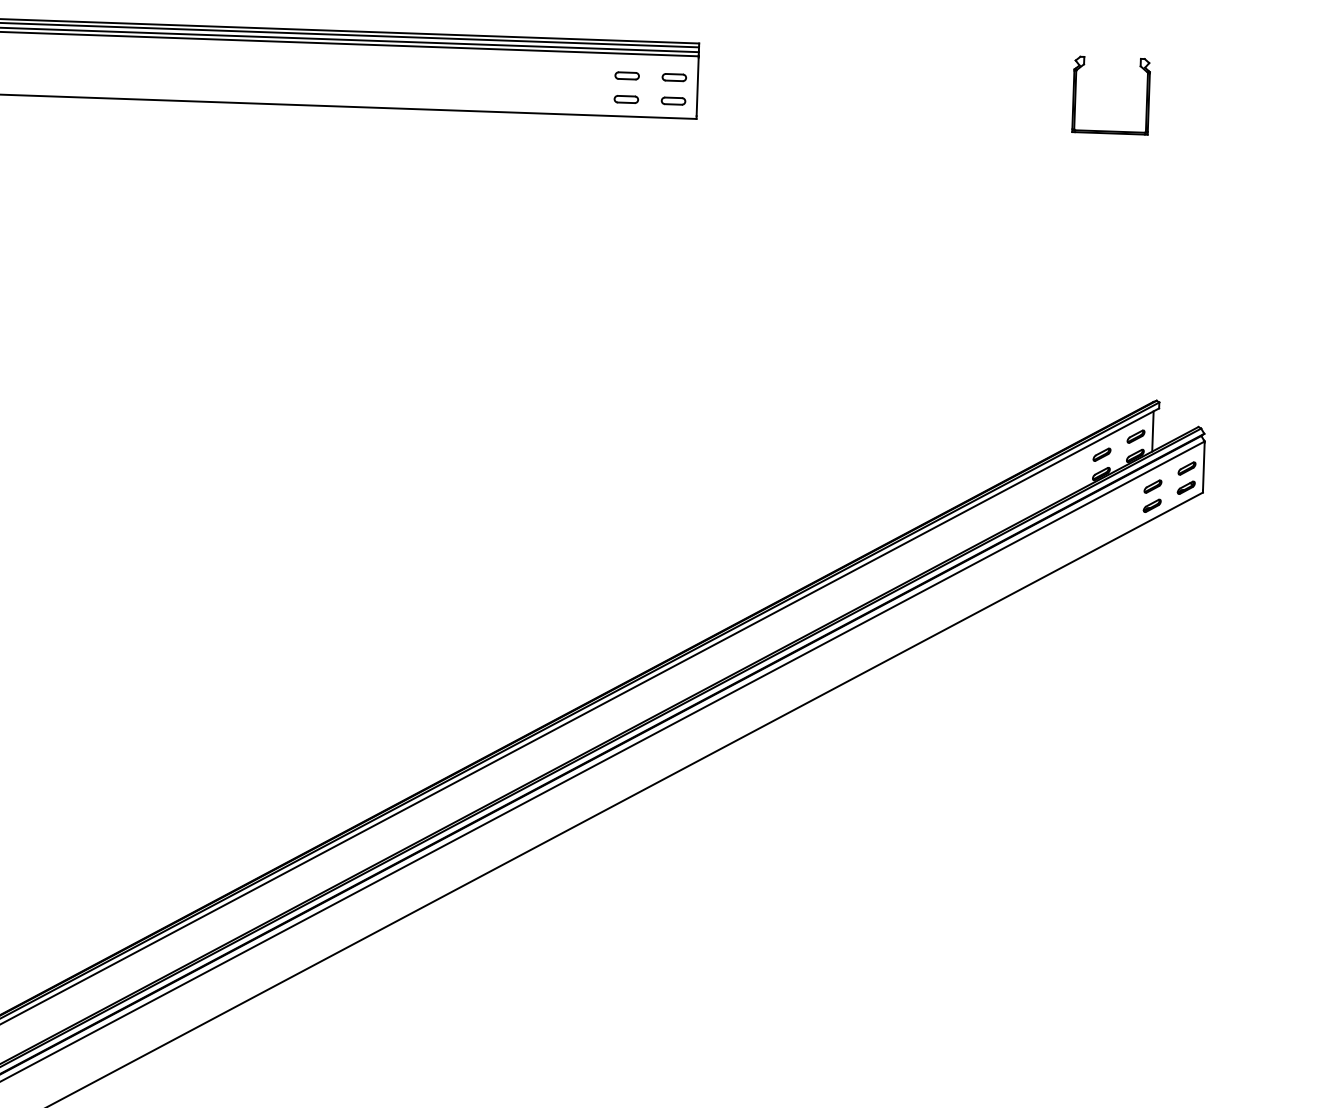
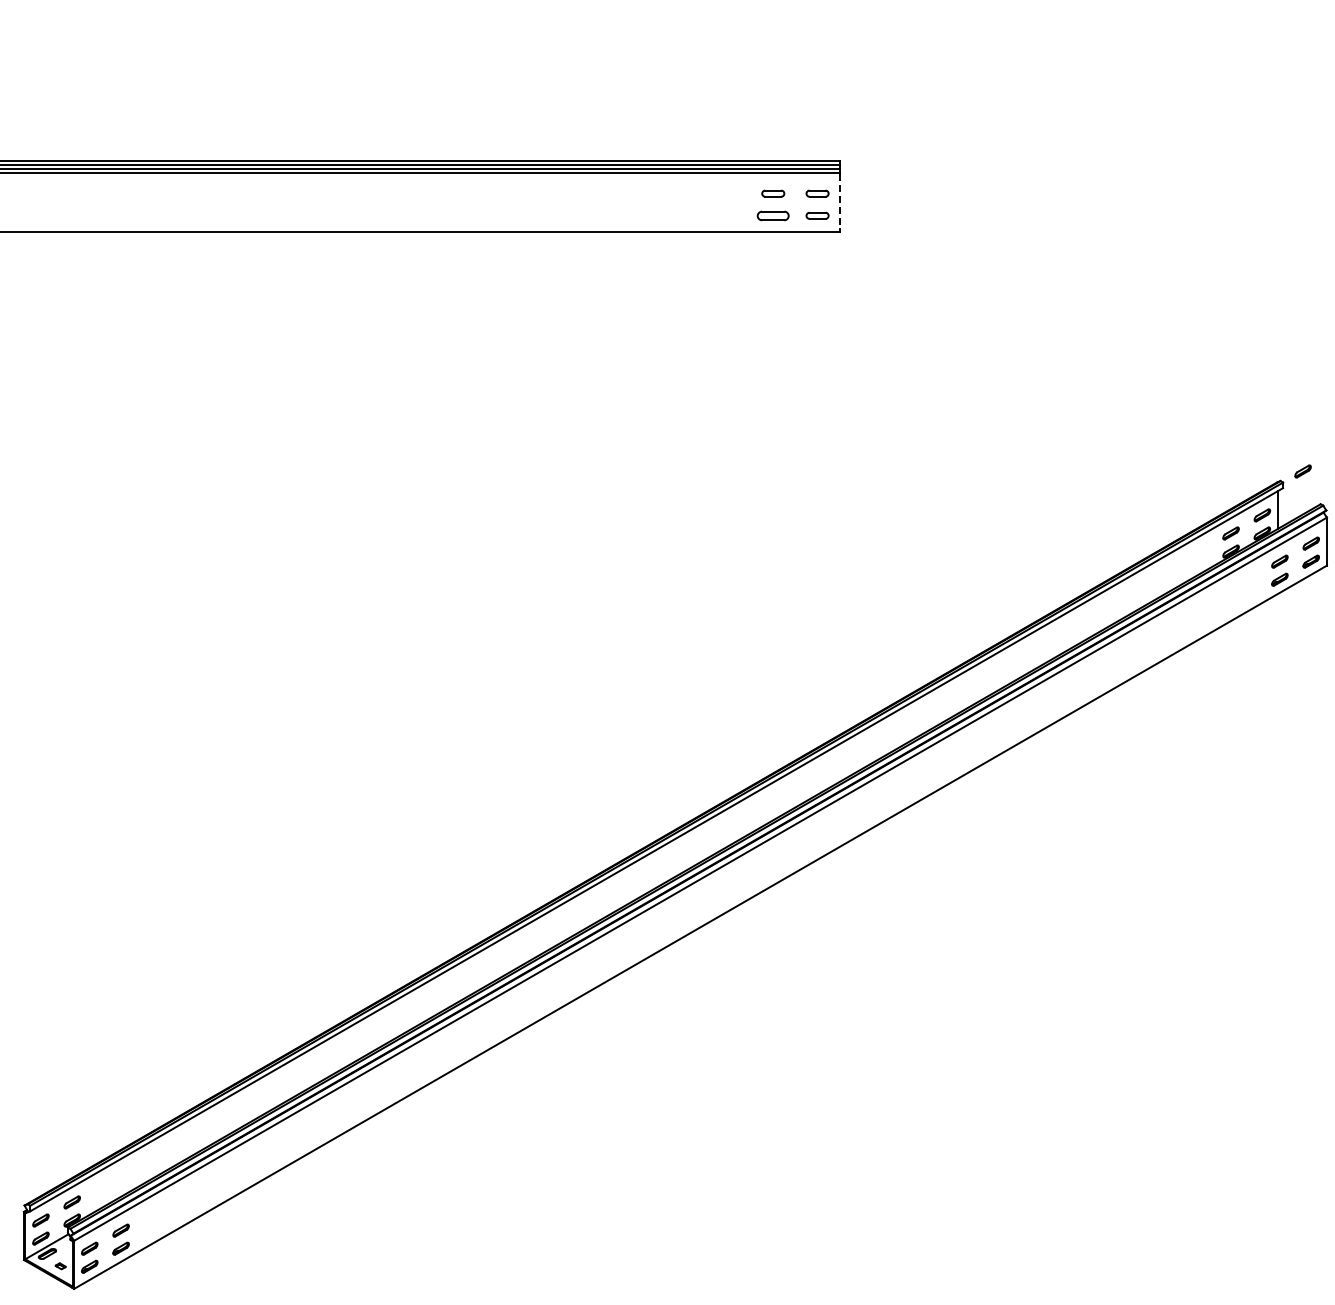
line: (697, 87) -> (839, 202), solid -> dashed
part: (1075, 93) -> (1194, 195), removed
part: (626, 99) -> (773, 215), size x1.4
part: (1180, 391) -> (1302, 471), added

